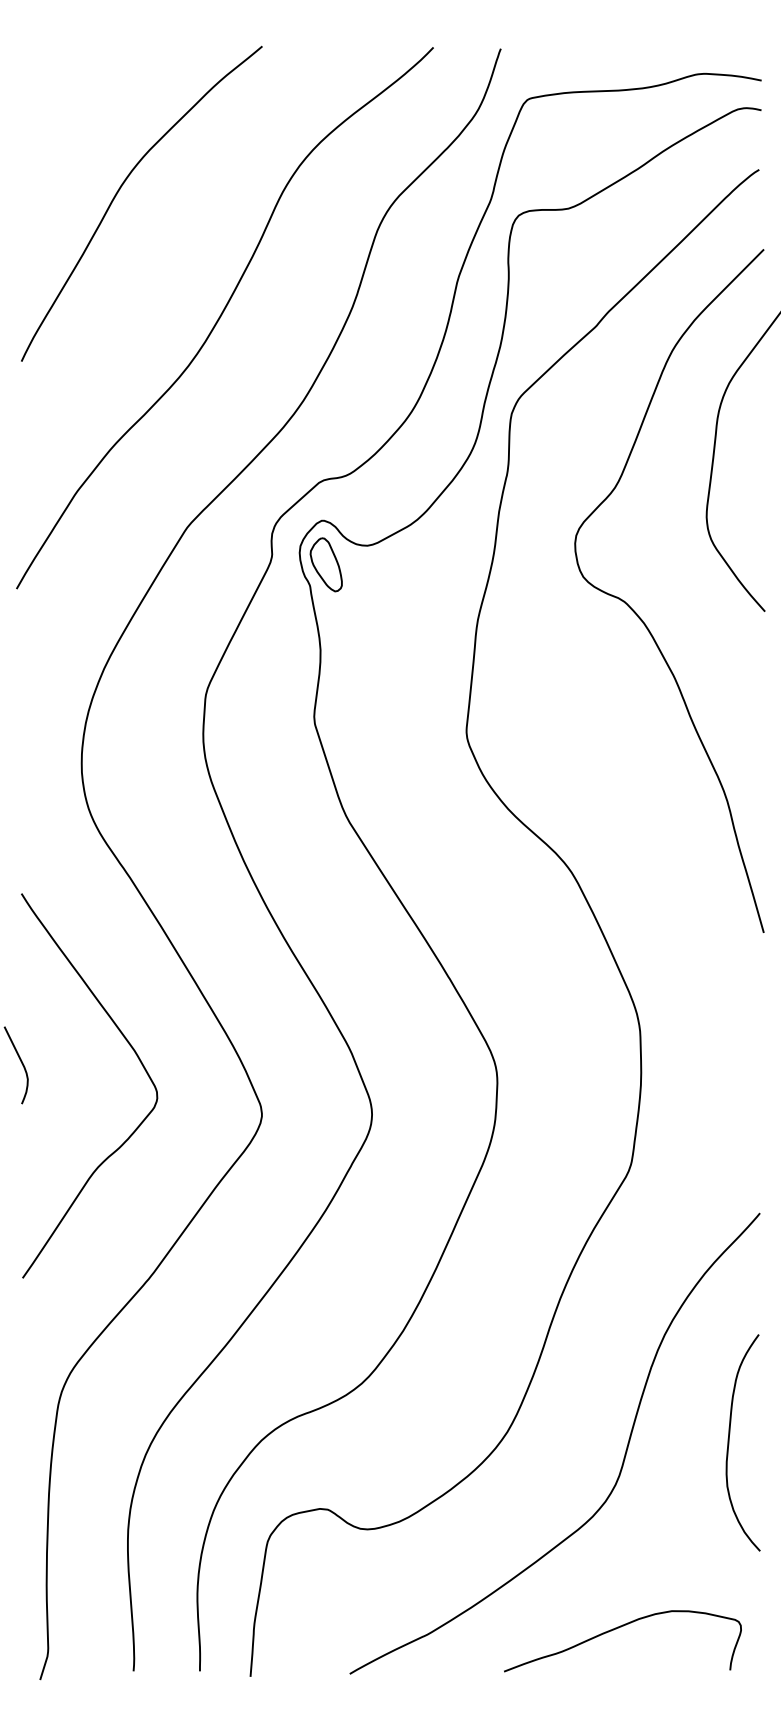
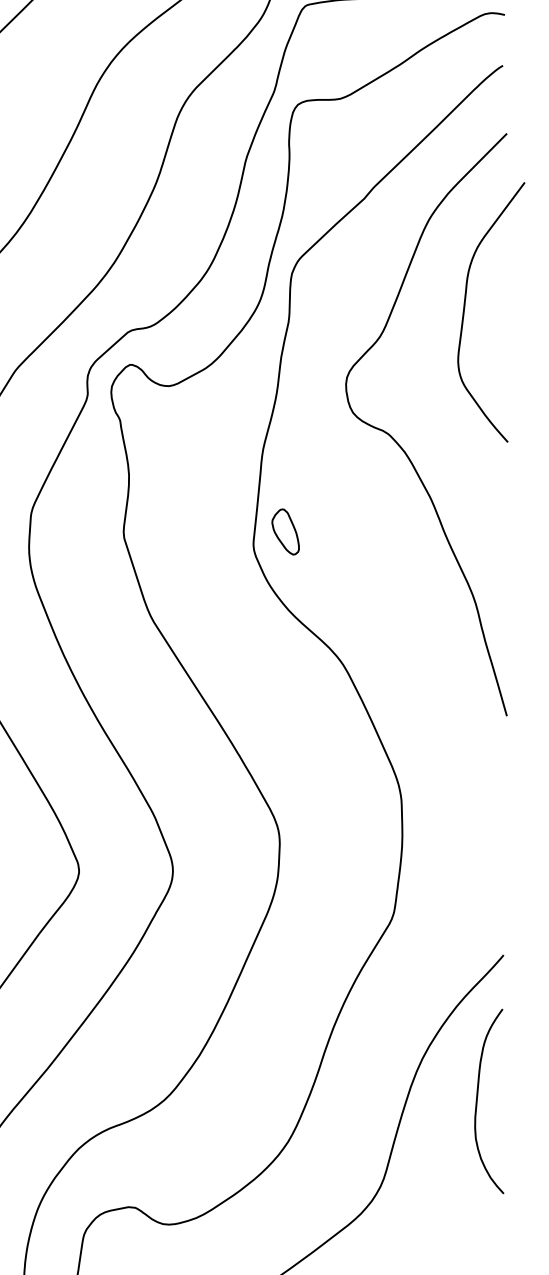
part: (325, 564) -> (285, 531), moved
curve: (729, 1442) -> (477, 1101), moved

